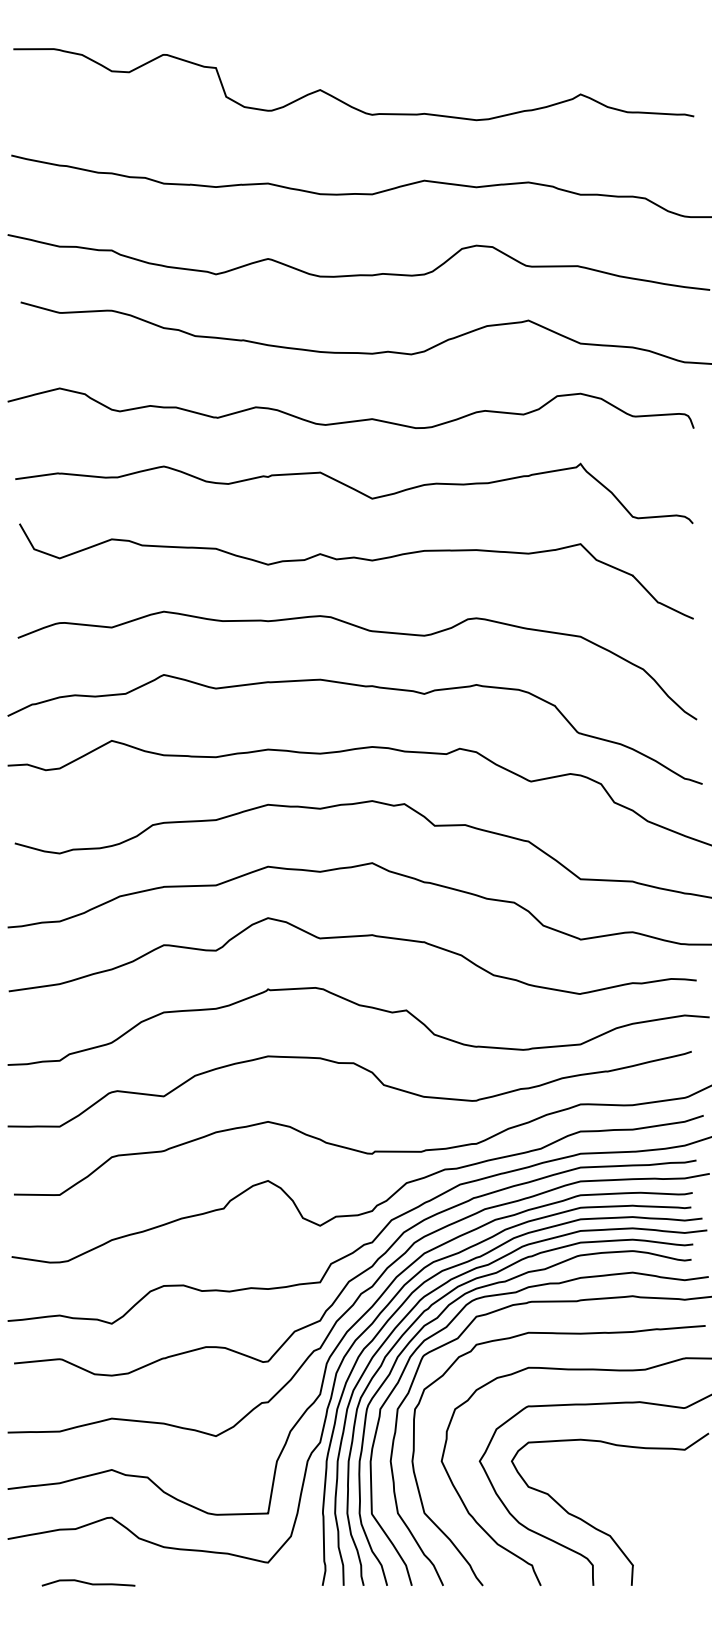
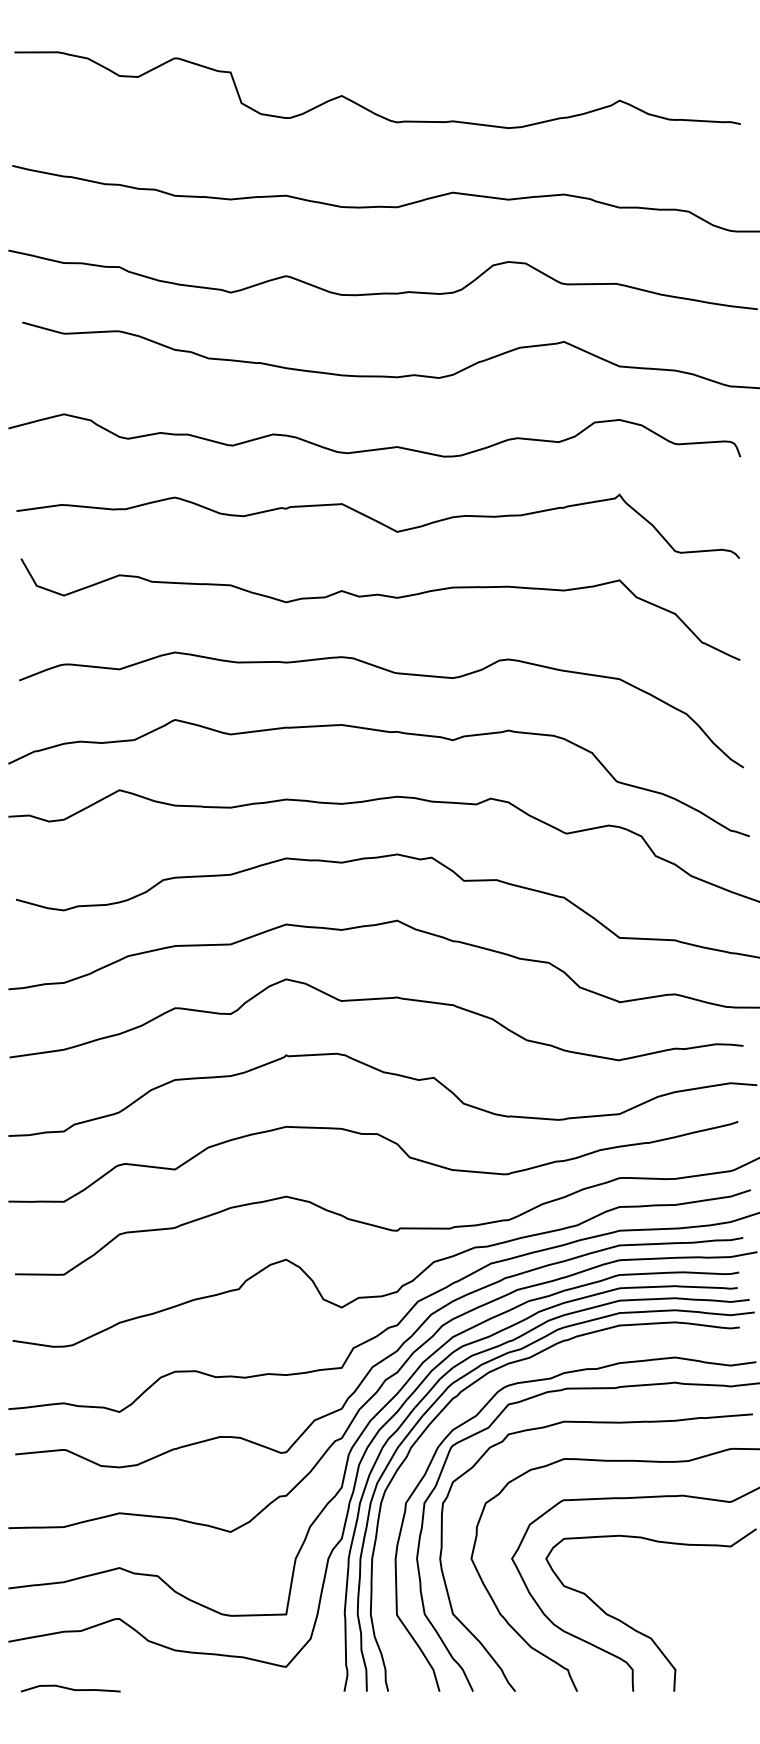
curve: (437, 1319) -> (466, 1407), removed
curve: (88, 1582) -> (70, 1688), moved

